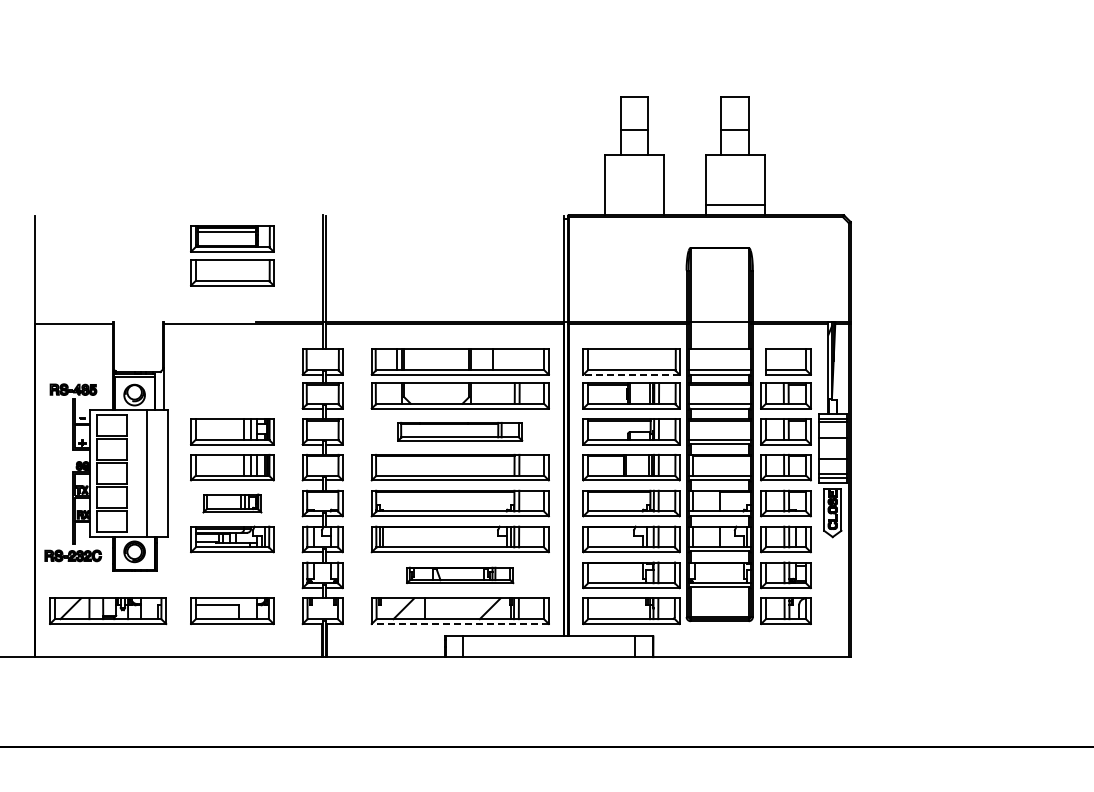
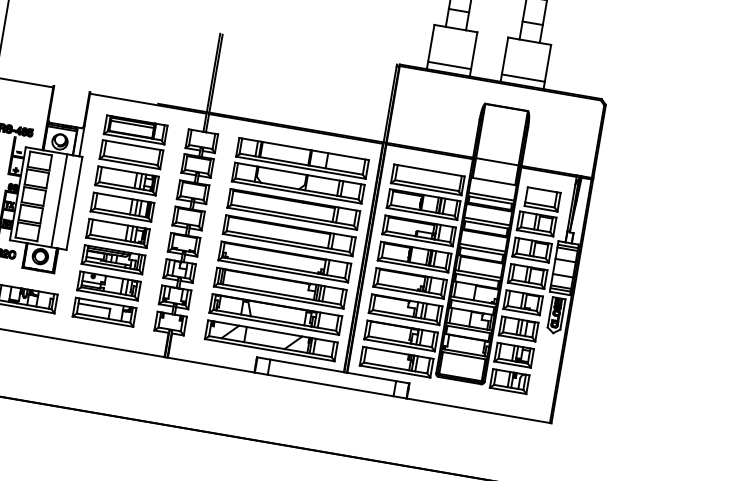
line: (634, 205) -> (449, 65), added
part: (232, 255) -> (133, 141), moved
line: (631, 374) -> (426, 188), dashed -> solid
part: (459, 431) -> (293, 209), size x1.43
part: (232, 503) -> (118, 233), size x1.43
part: (232, 575) -> (109, 286), added
part: (459, 575) -> (275, 314), size x1.67
line: (460, 624) -> (269, 350), dashed -> solid

